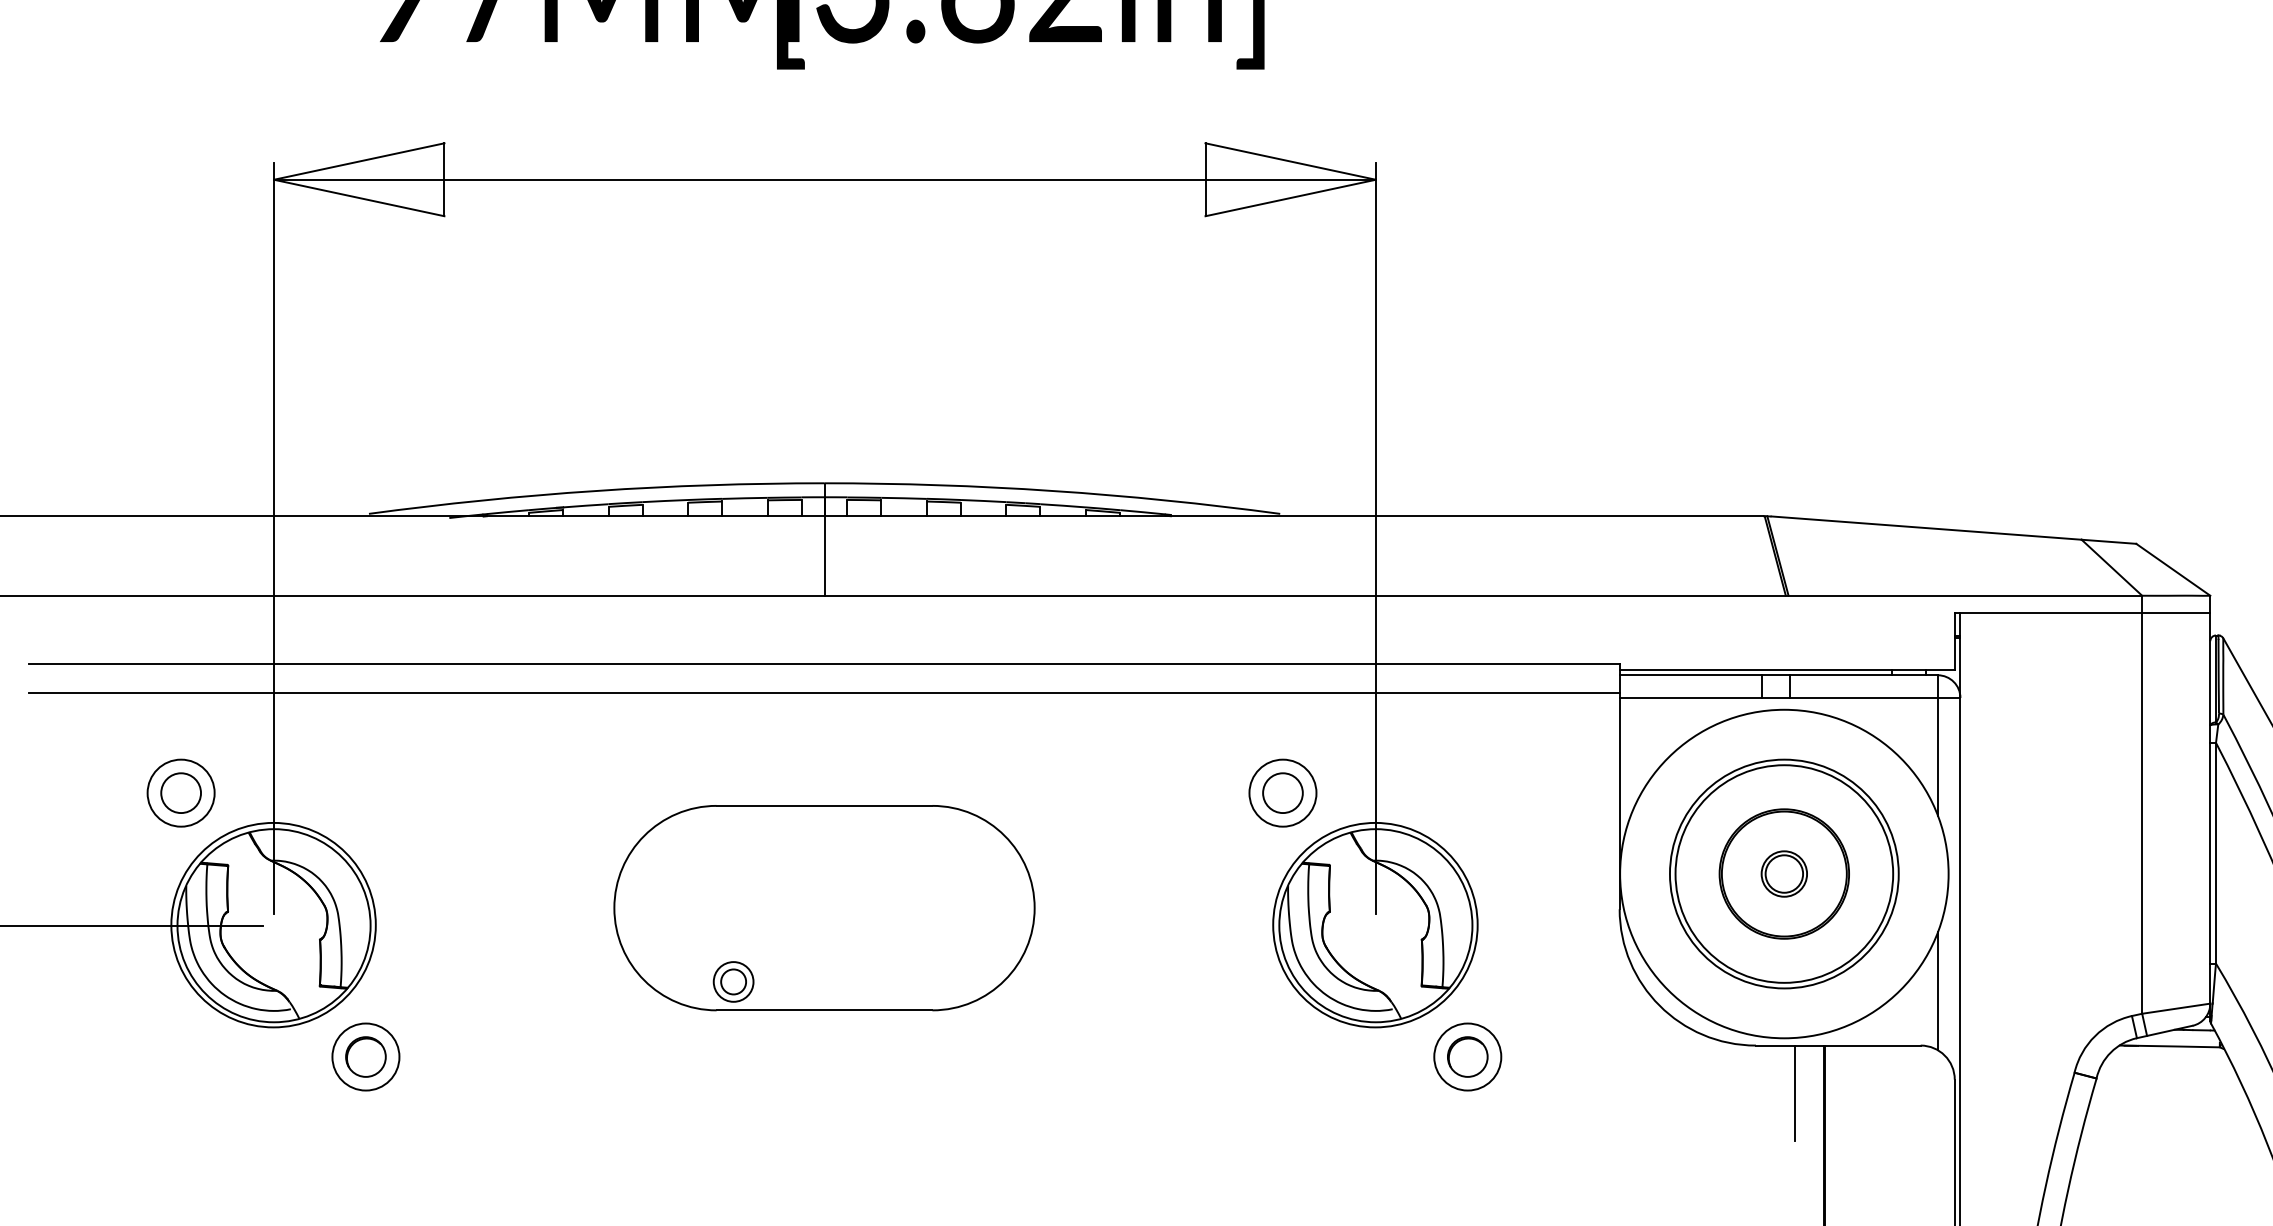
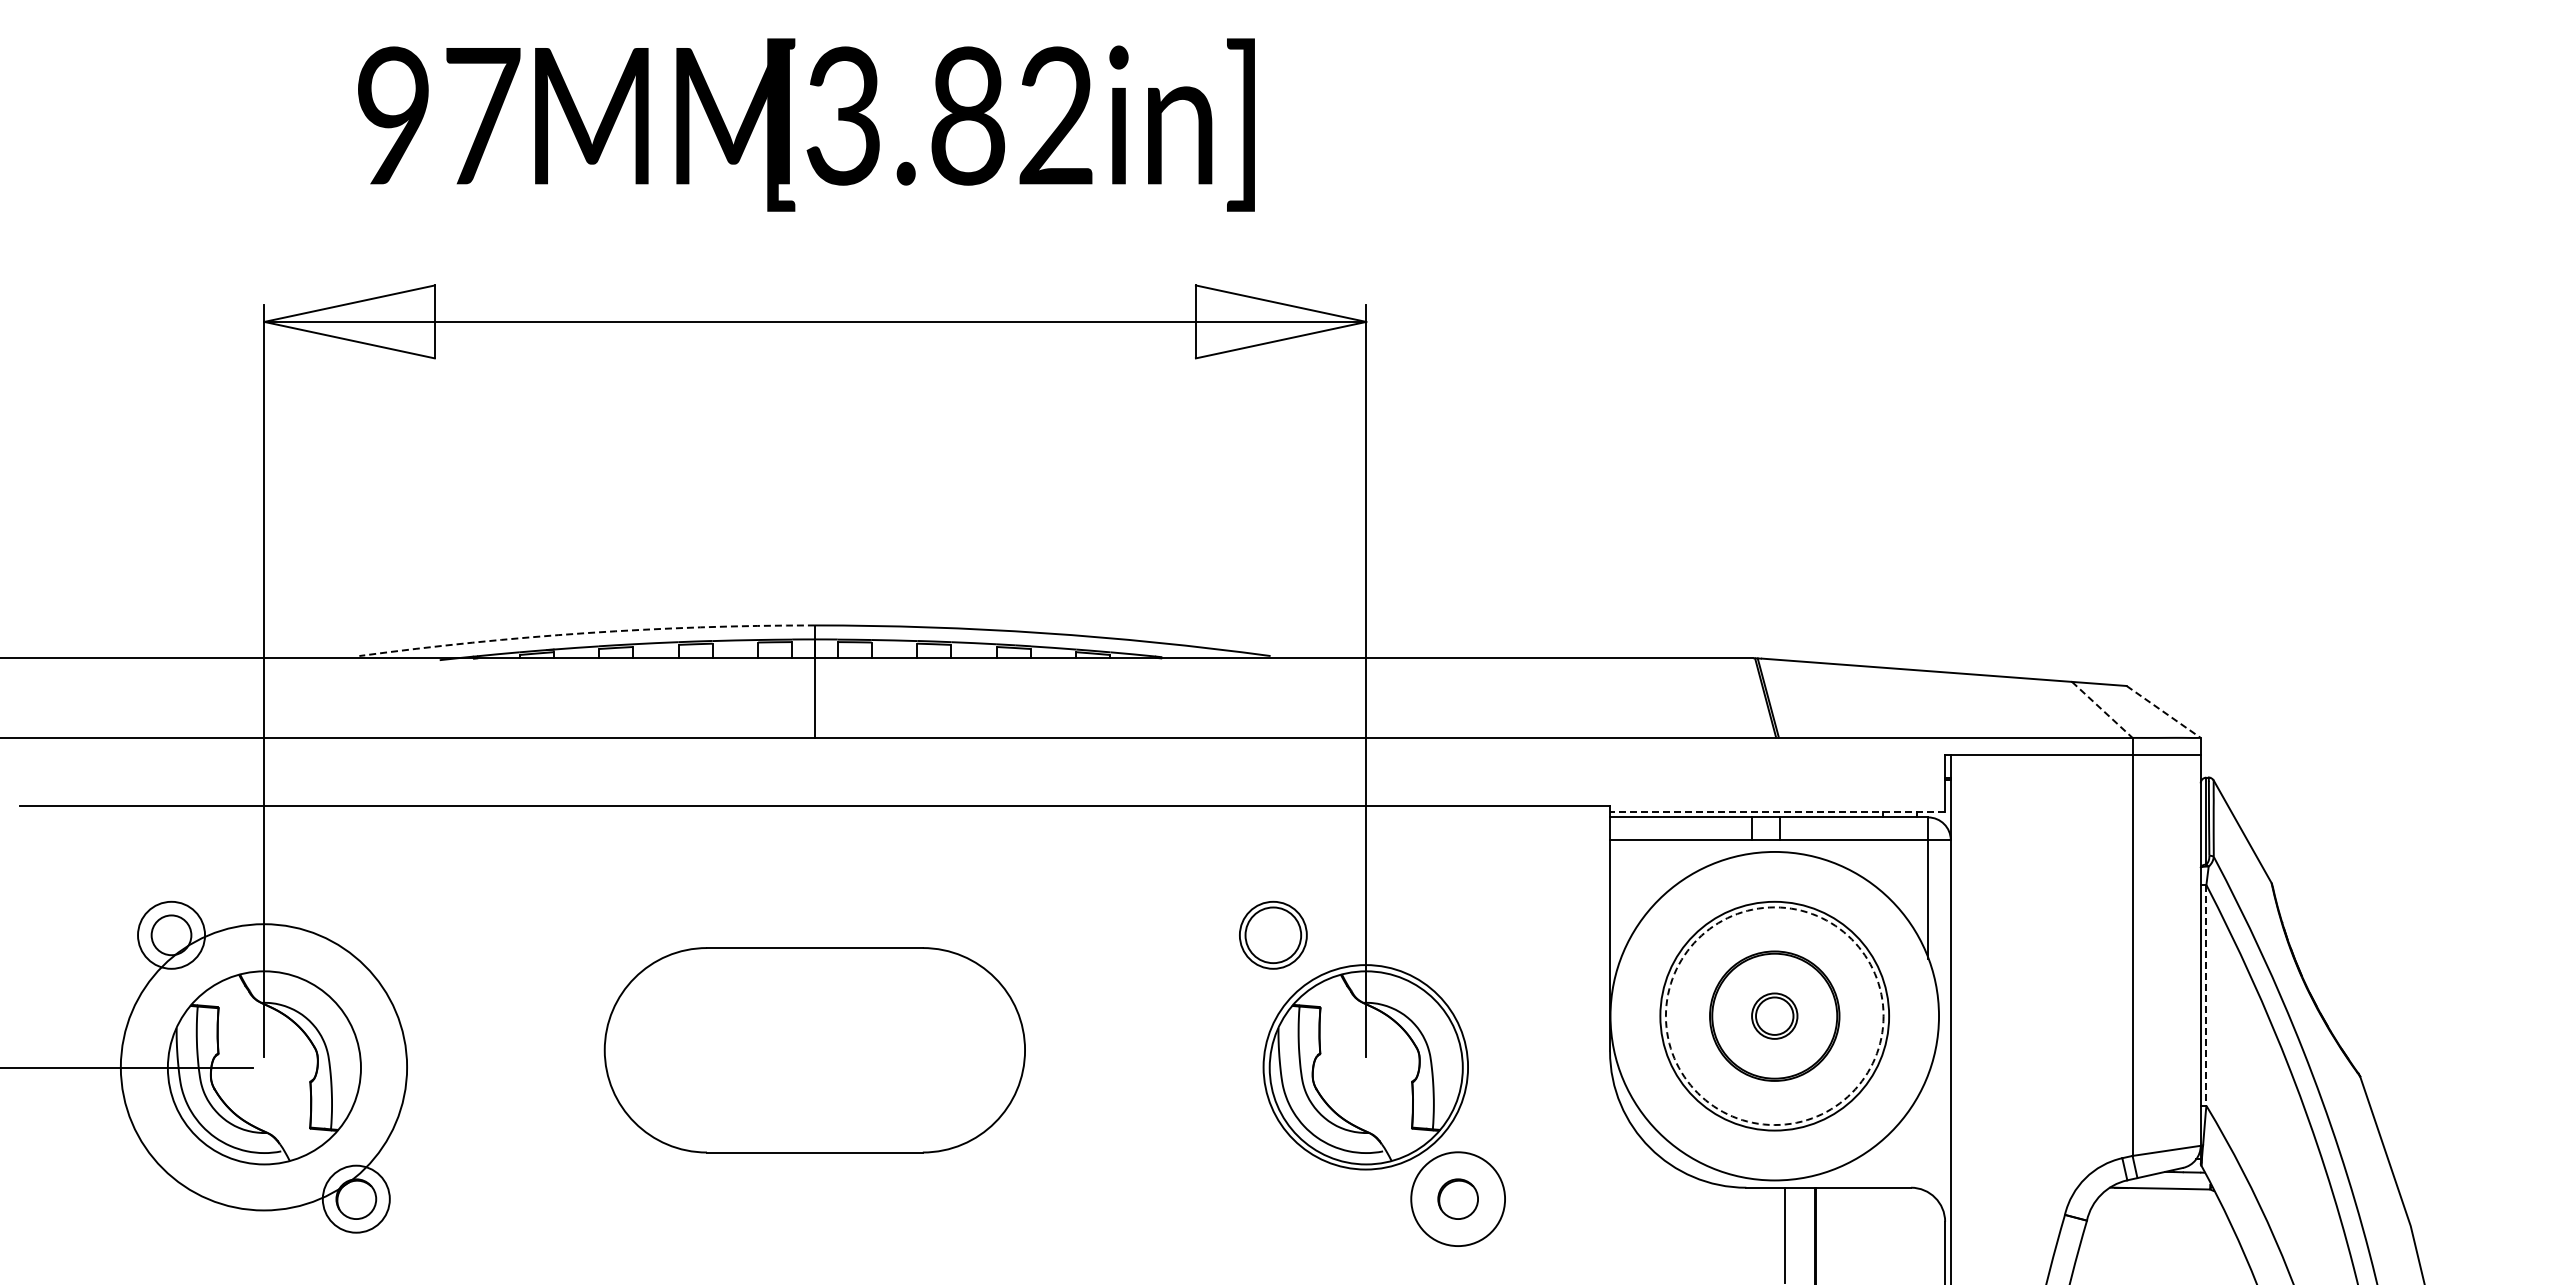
arc: (596, 491) -> (586, 633), solid -> dashed
line: (2112, 568) -> (2102, 710), solid -> dashed
line: (2174, 570) -> (2164, 712), solid -> dashed
line: (1787, 669) -> (1777, 811), solid -> dashed
line: (824, 693) -> (814, 835), removed
circle: (1283, 793) -> (1273, 935), size x1.4
line: (2216, 853) -> (2206, 995), solid -> dashed
circle: (1784, 874) -> (1774, 1016), solid -> dashed
circle: (273, 925) -> (263, 1067), size x1.4
part: (733, 981) -> (723, 1123), removed
line: (1938, 990) -> (1928, 1132), removed
circle: (1467, 1056) -> (1457, 1198), size x1.4

